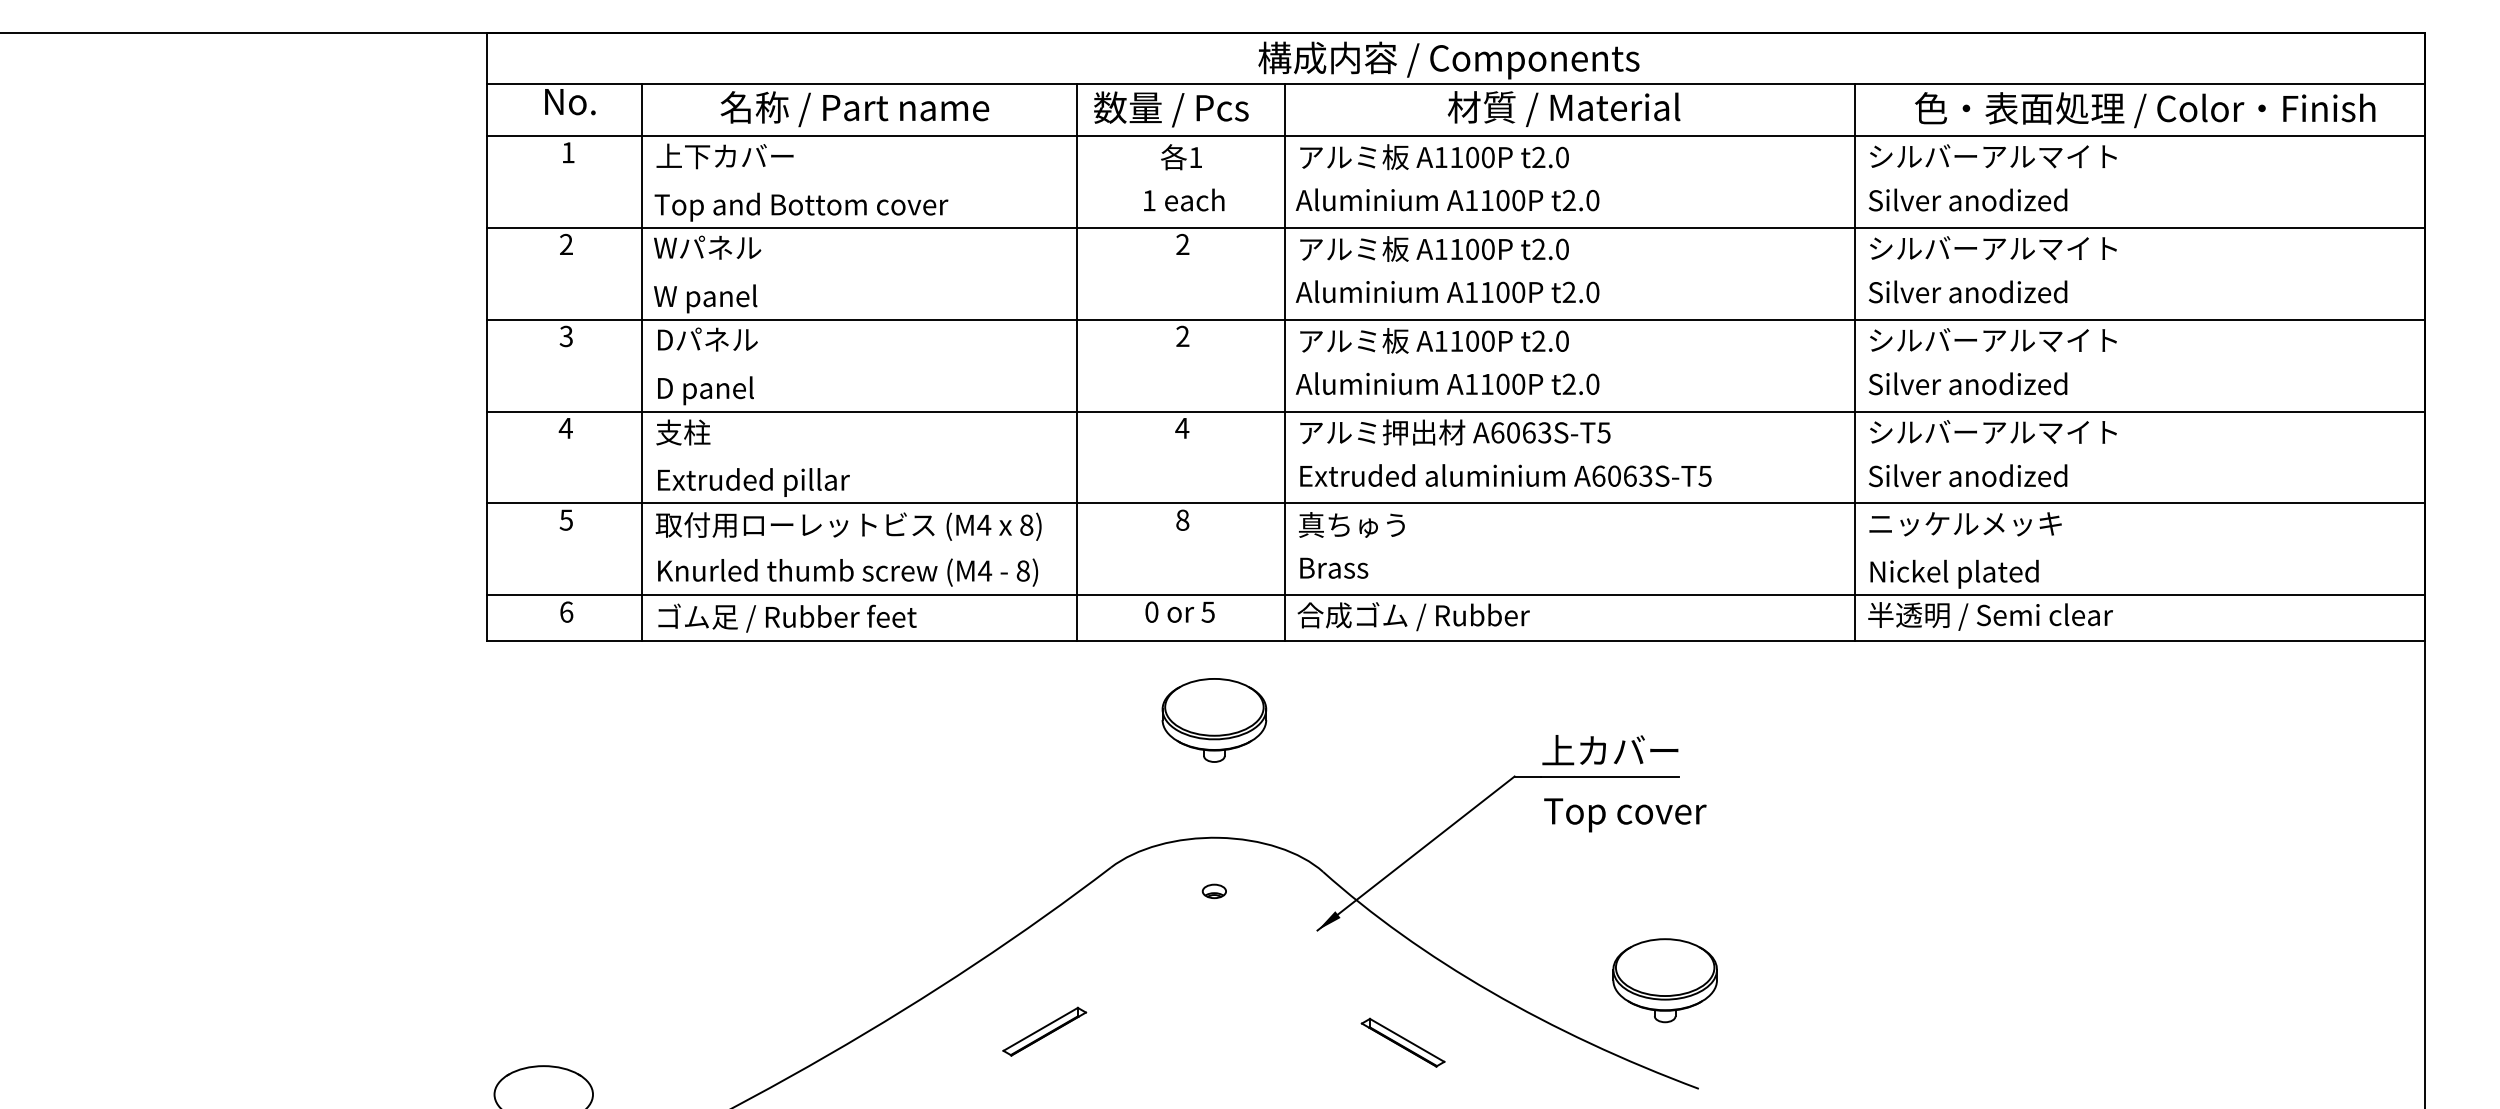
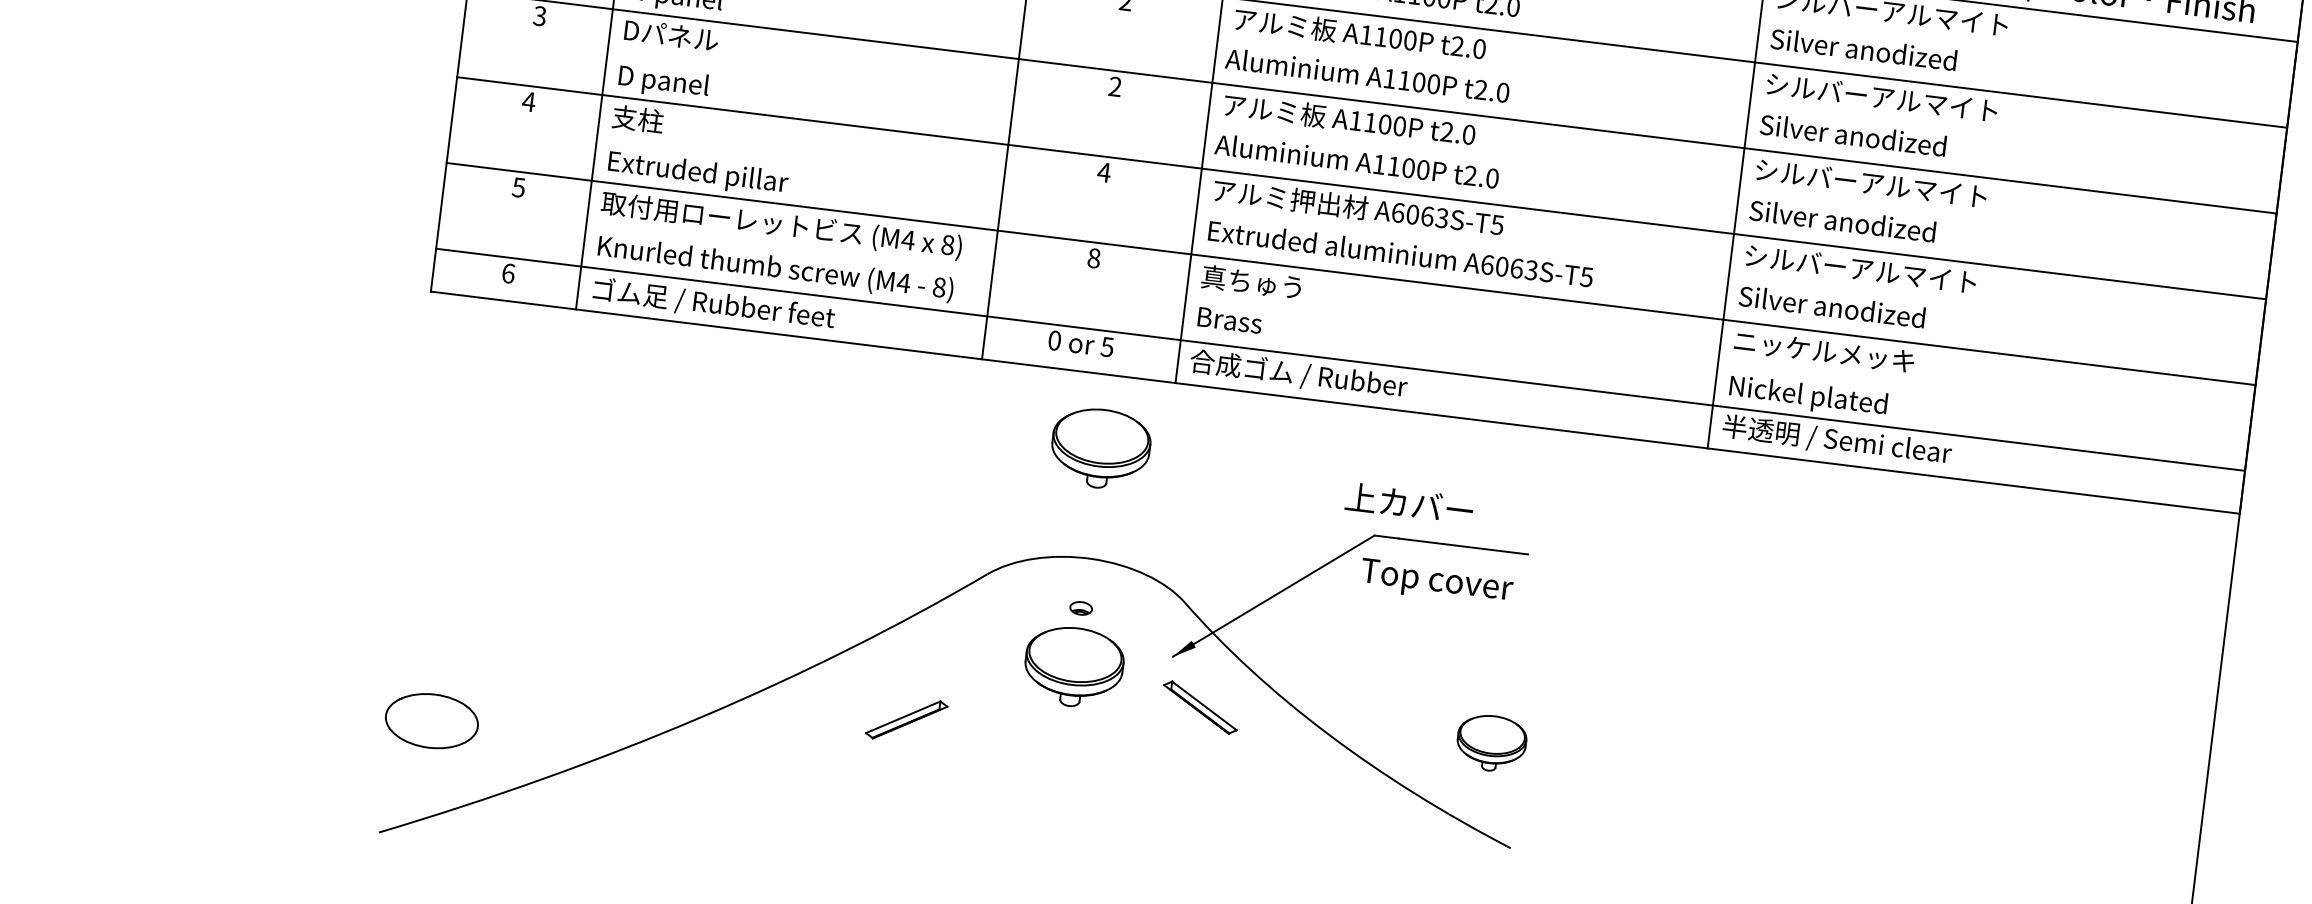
text: (1610, 750) -> (1409, 503), moved
text: (1625, 815) -> (1436, 583), moved
part: (1214, 954) -> (1074, 667), added
part: (1664, 980) -> (1491, 743), size x0.7
part: (1402, 1042) -> (1199, 707), moved

